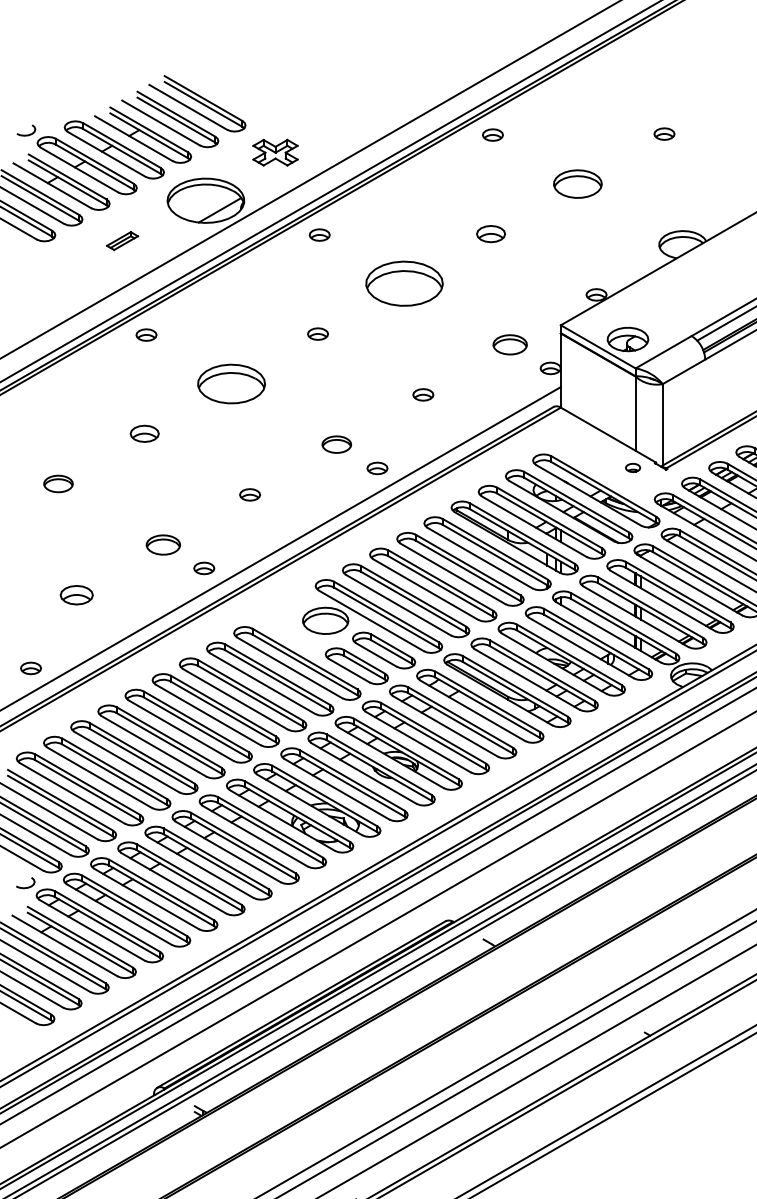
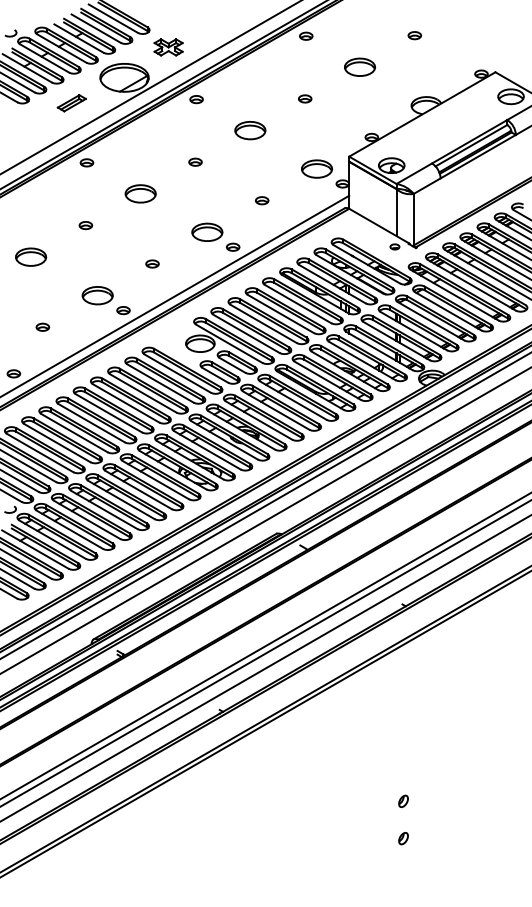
part: (491, 233) -> (305, 98), size x0.71
part: (122, 241) -> (71, 103), size x1.43
part: (404, 283) -> (250, 130), size x0.62
part: (510, 343) -> (317, 168), size x1.43
part: (231, 383) -> (140, 193), size x0.71
part: (144, 434) -> (85, 225), size x0.71
part: (336, 443) -> (207, 231), size x1.67
part: (58, 483) -> (31, 256), size x1.67
part: (163, 544) -> (97, 295), size x1.43
part: (76, 593) -> (42, 326), size x0.62

